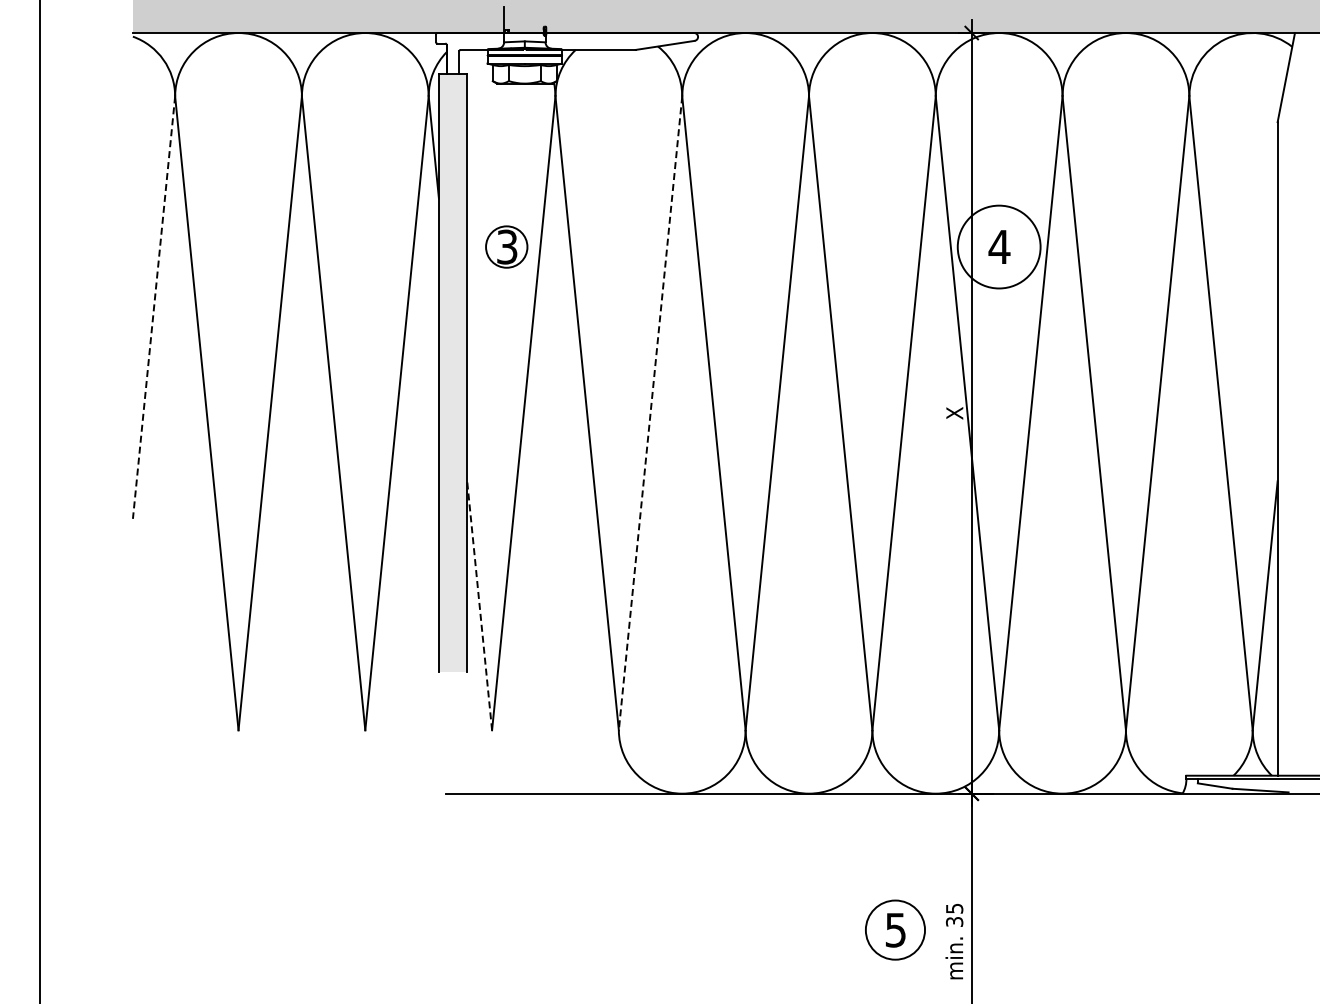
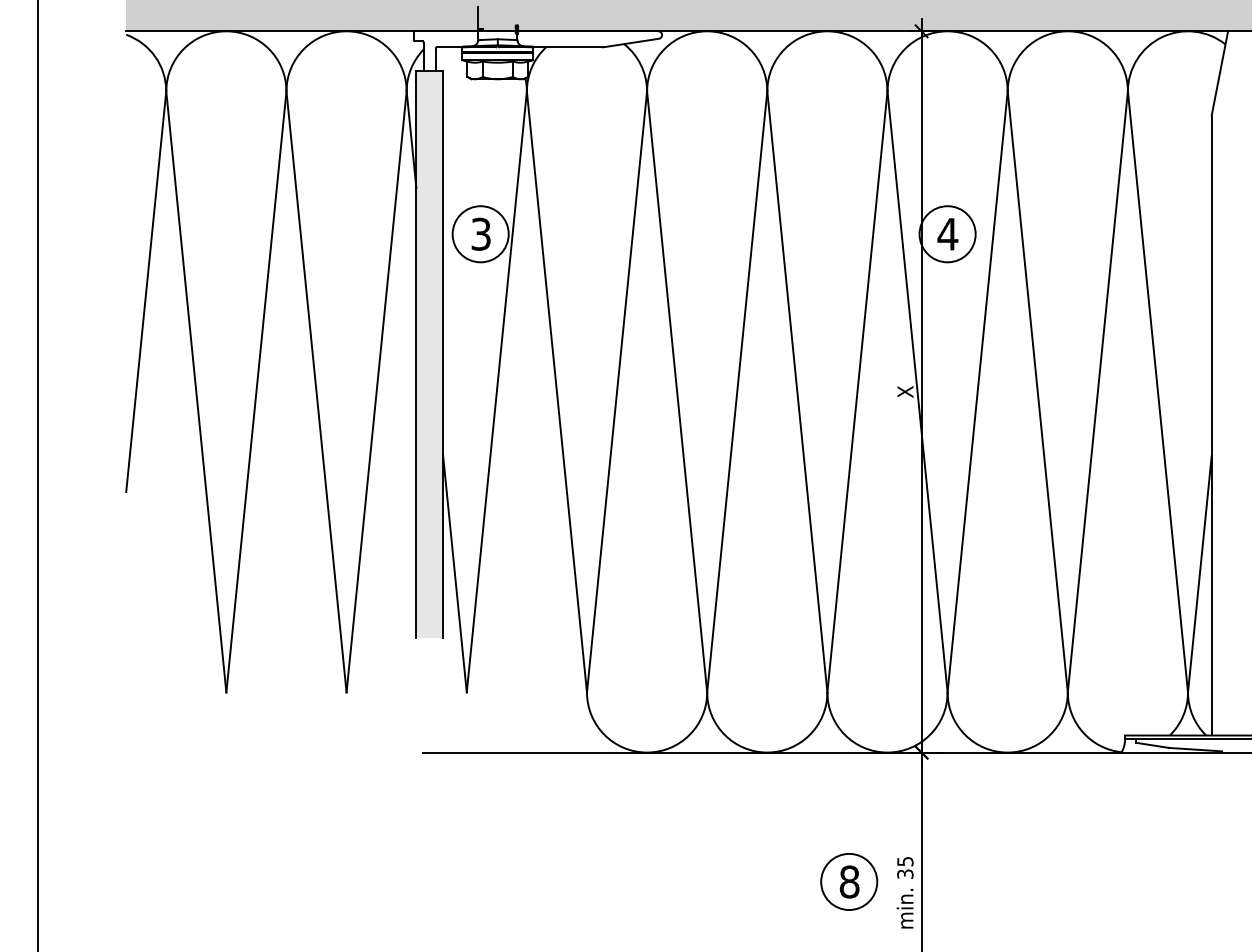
circle: (506, 246) -> (480, 233), size x1.43
circle: (998, 246) -> (946, 233), size x0.71
line: (153, 308) -> (145, 292), dashed -> solid
line: (650, 413) -> (616, 392), dashed -> solid
line: (479, 605) -> (454, 574), dashed -> solid
text: (895, 929) -> (849, 881), 5 -> 8

